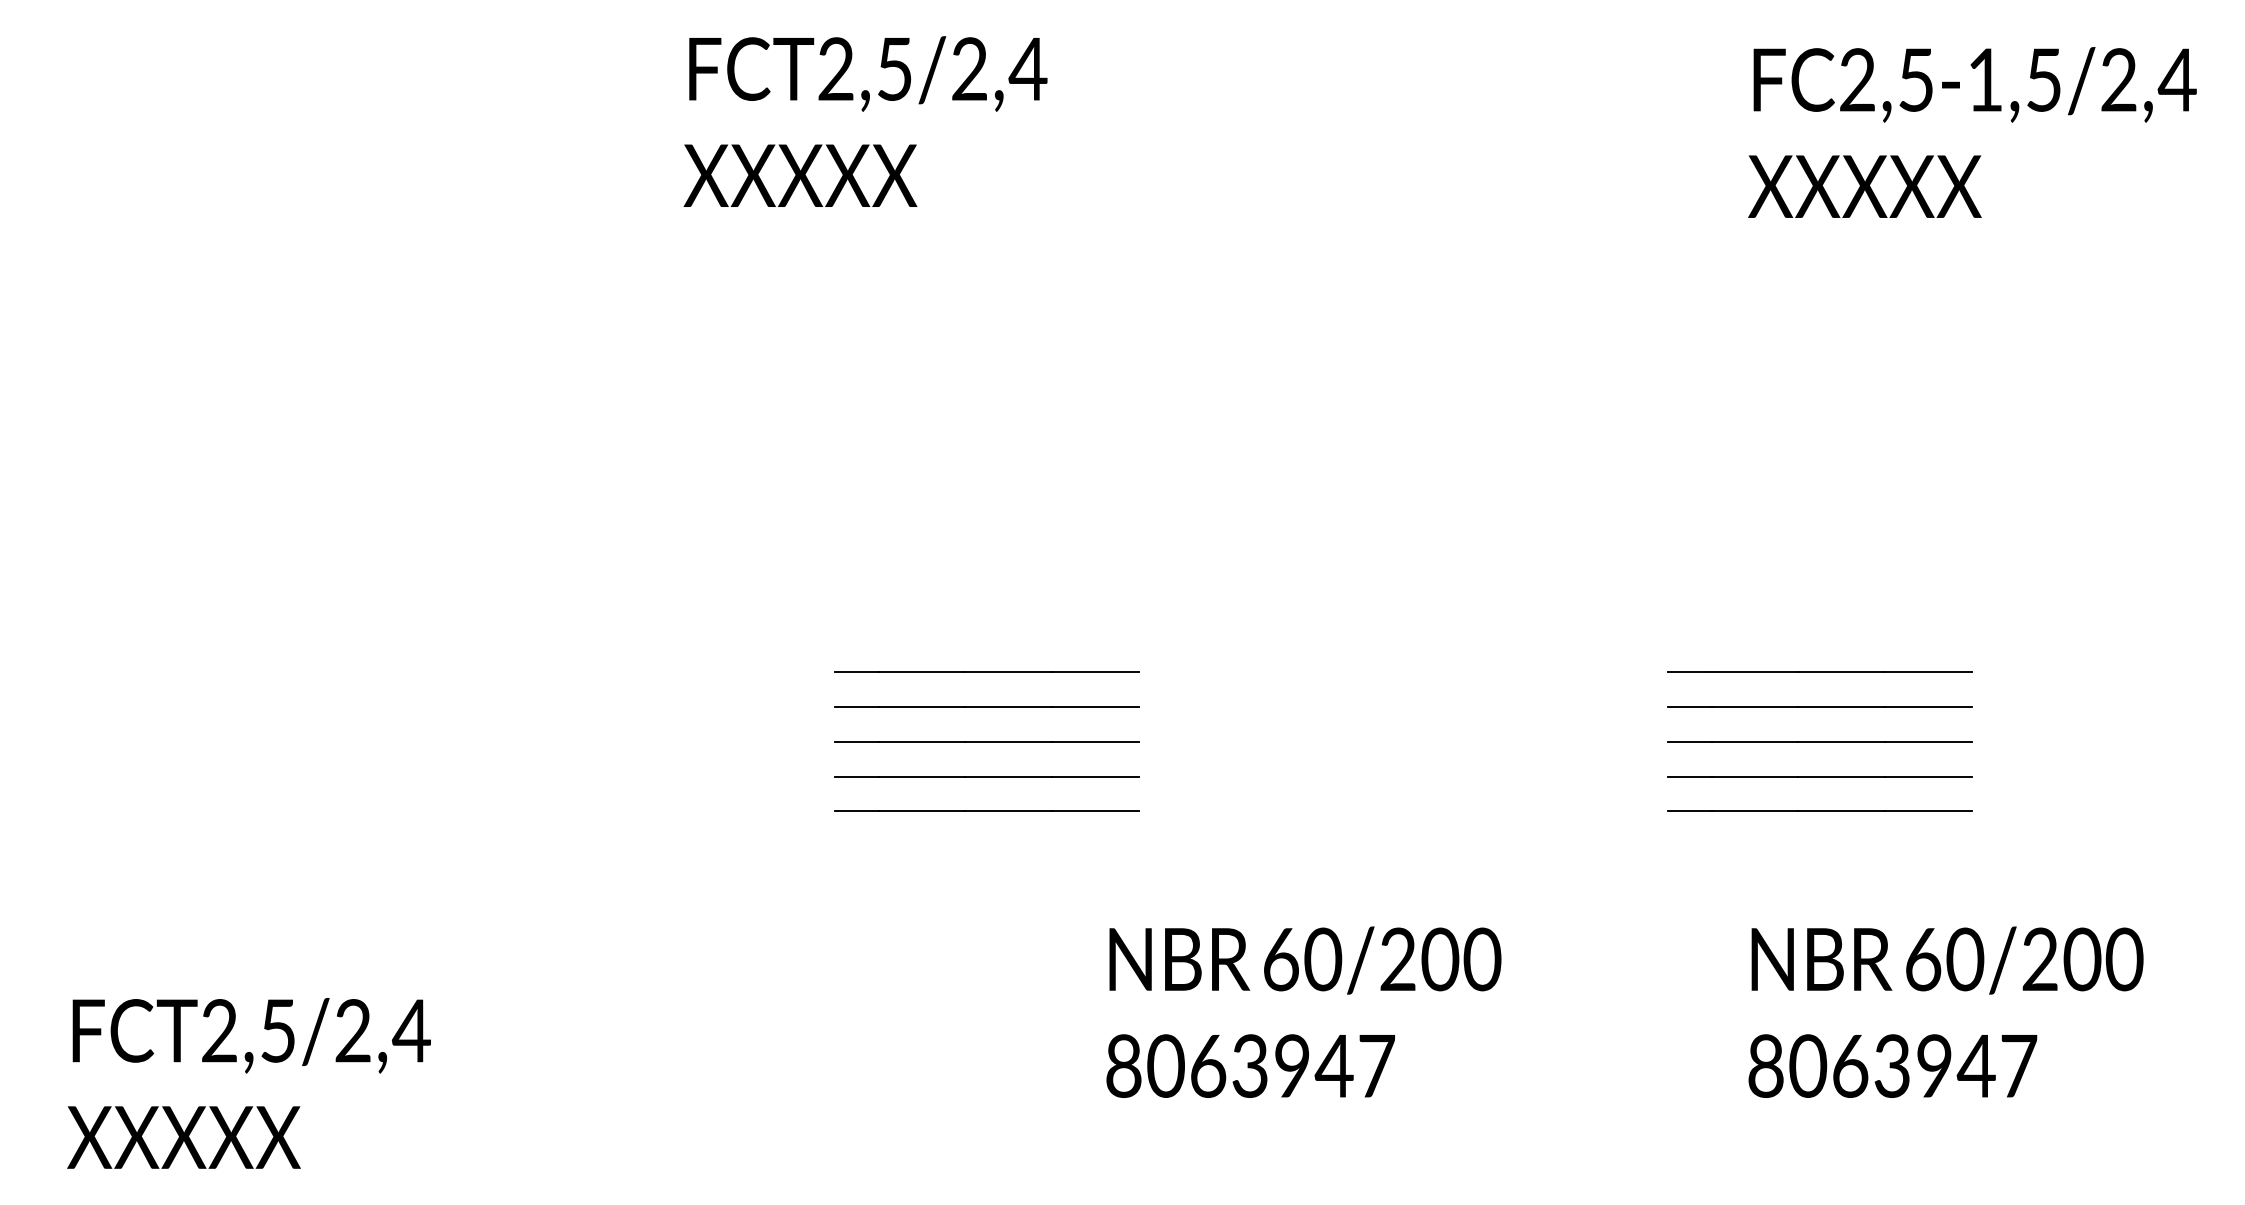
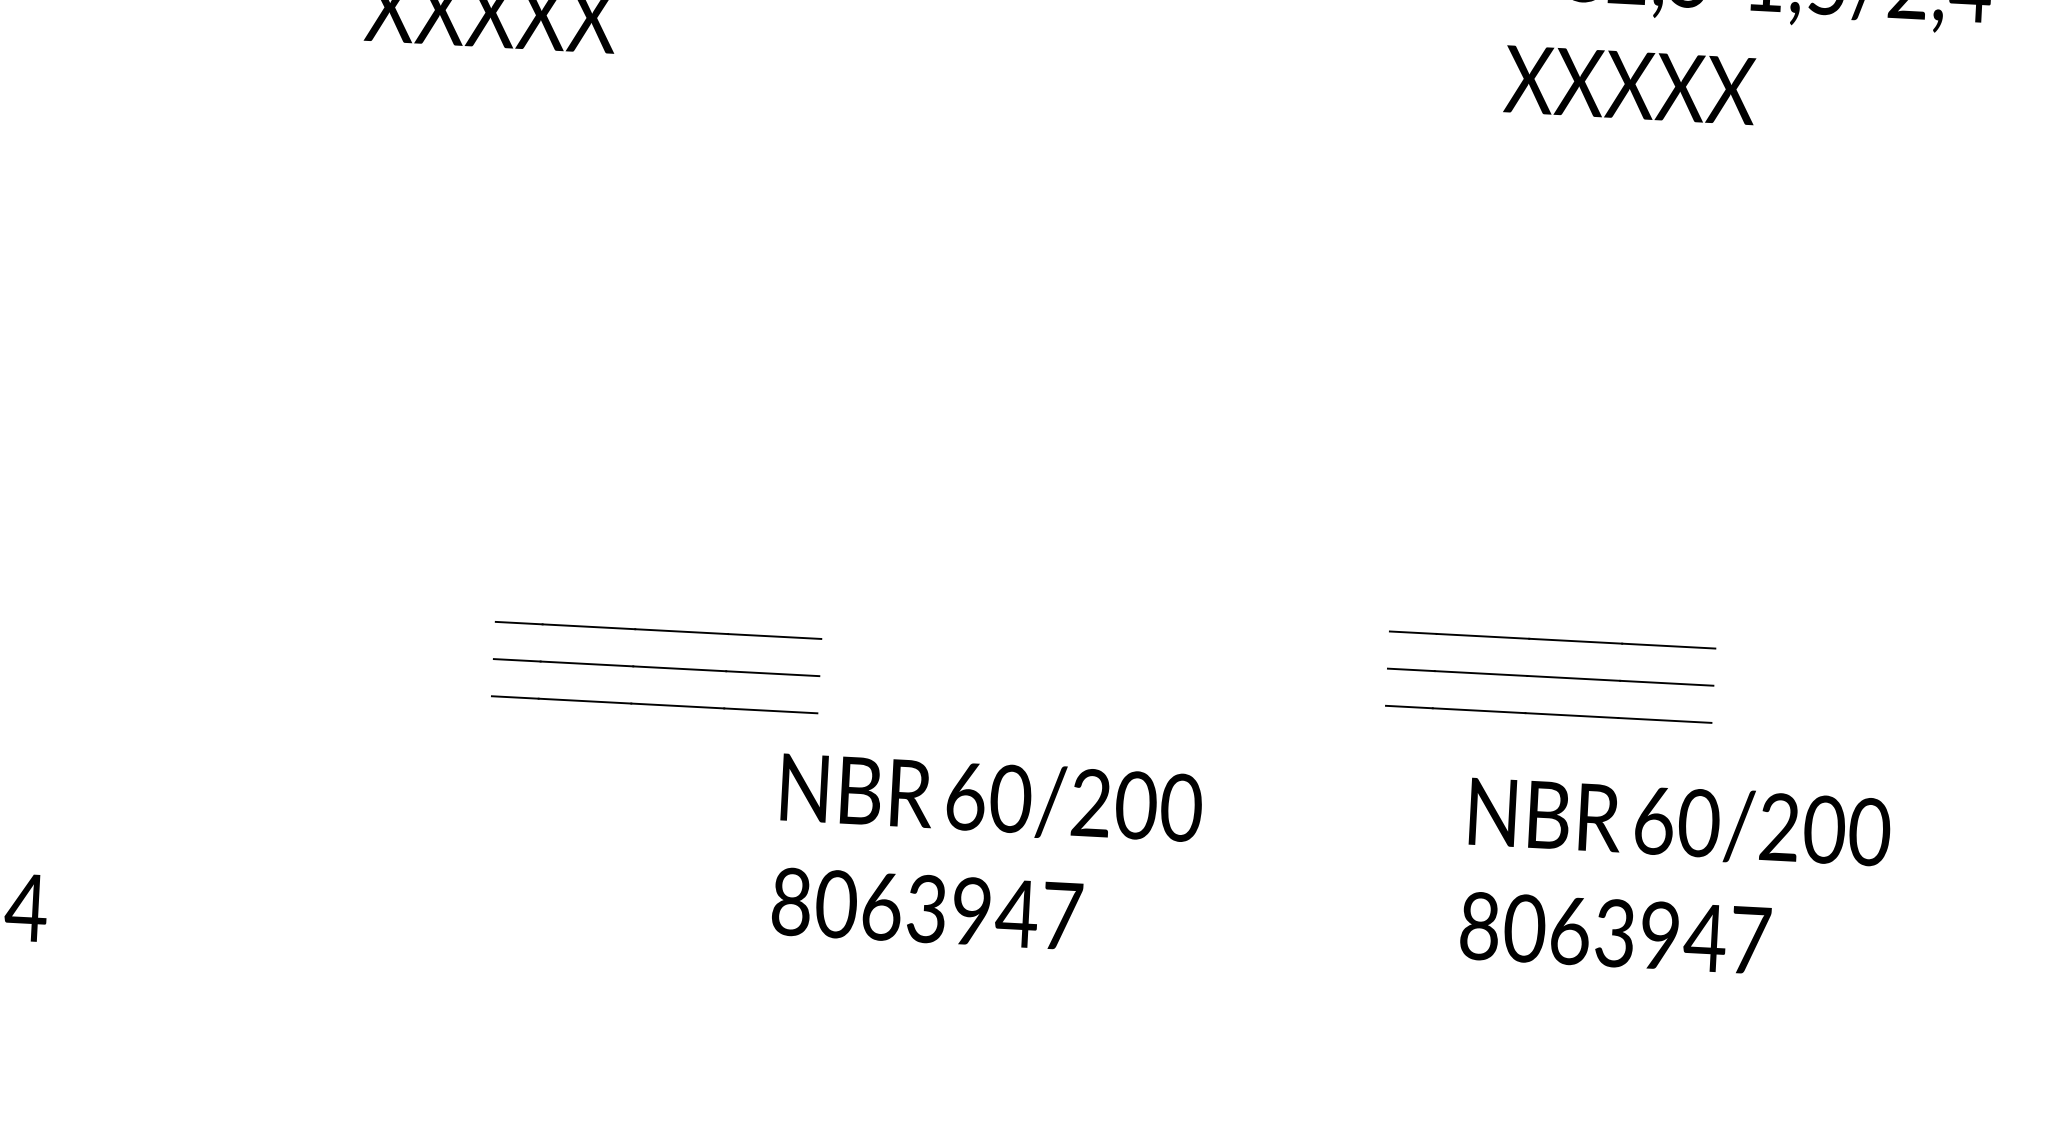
line: (986, 671) -> (662, 555), removed
line: (1819, 671) -> (1554, 601), removed
line: (986, 706) -> (660, 592), removed
line: (1819, 810) -> (1546, 750), removed
text: (1303, 1011) -> (986, 853), moved
text: (1945, 1011) -> (1674, 877), moved

